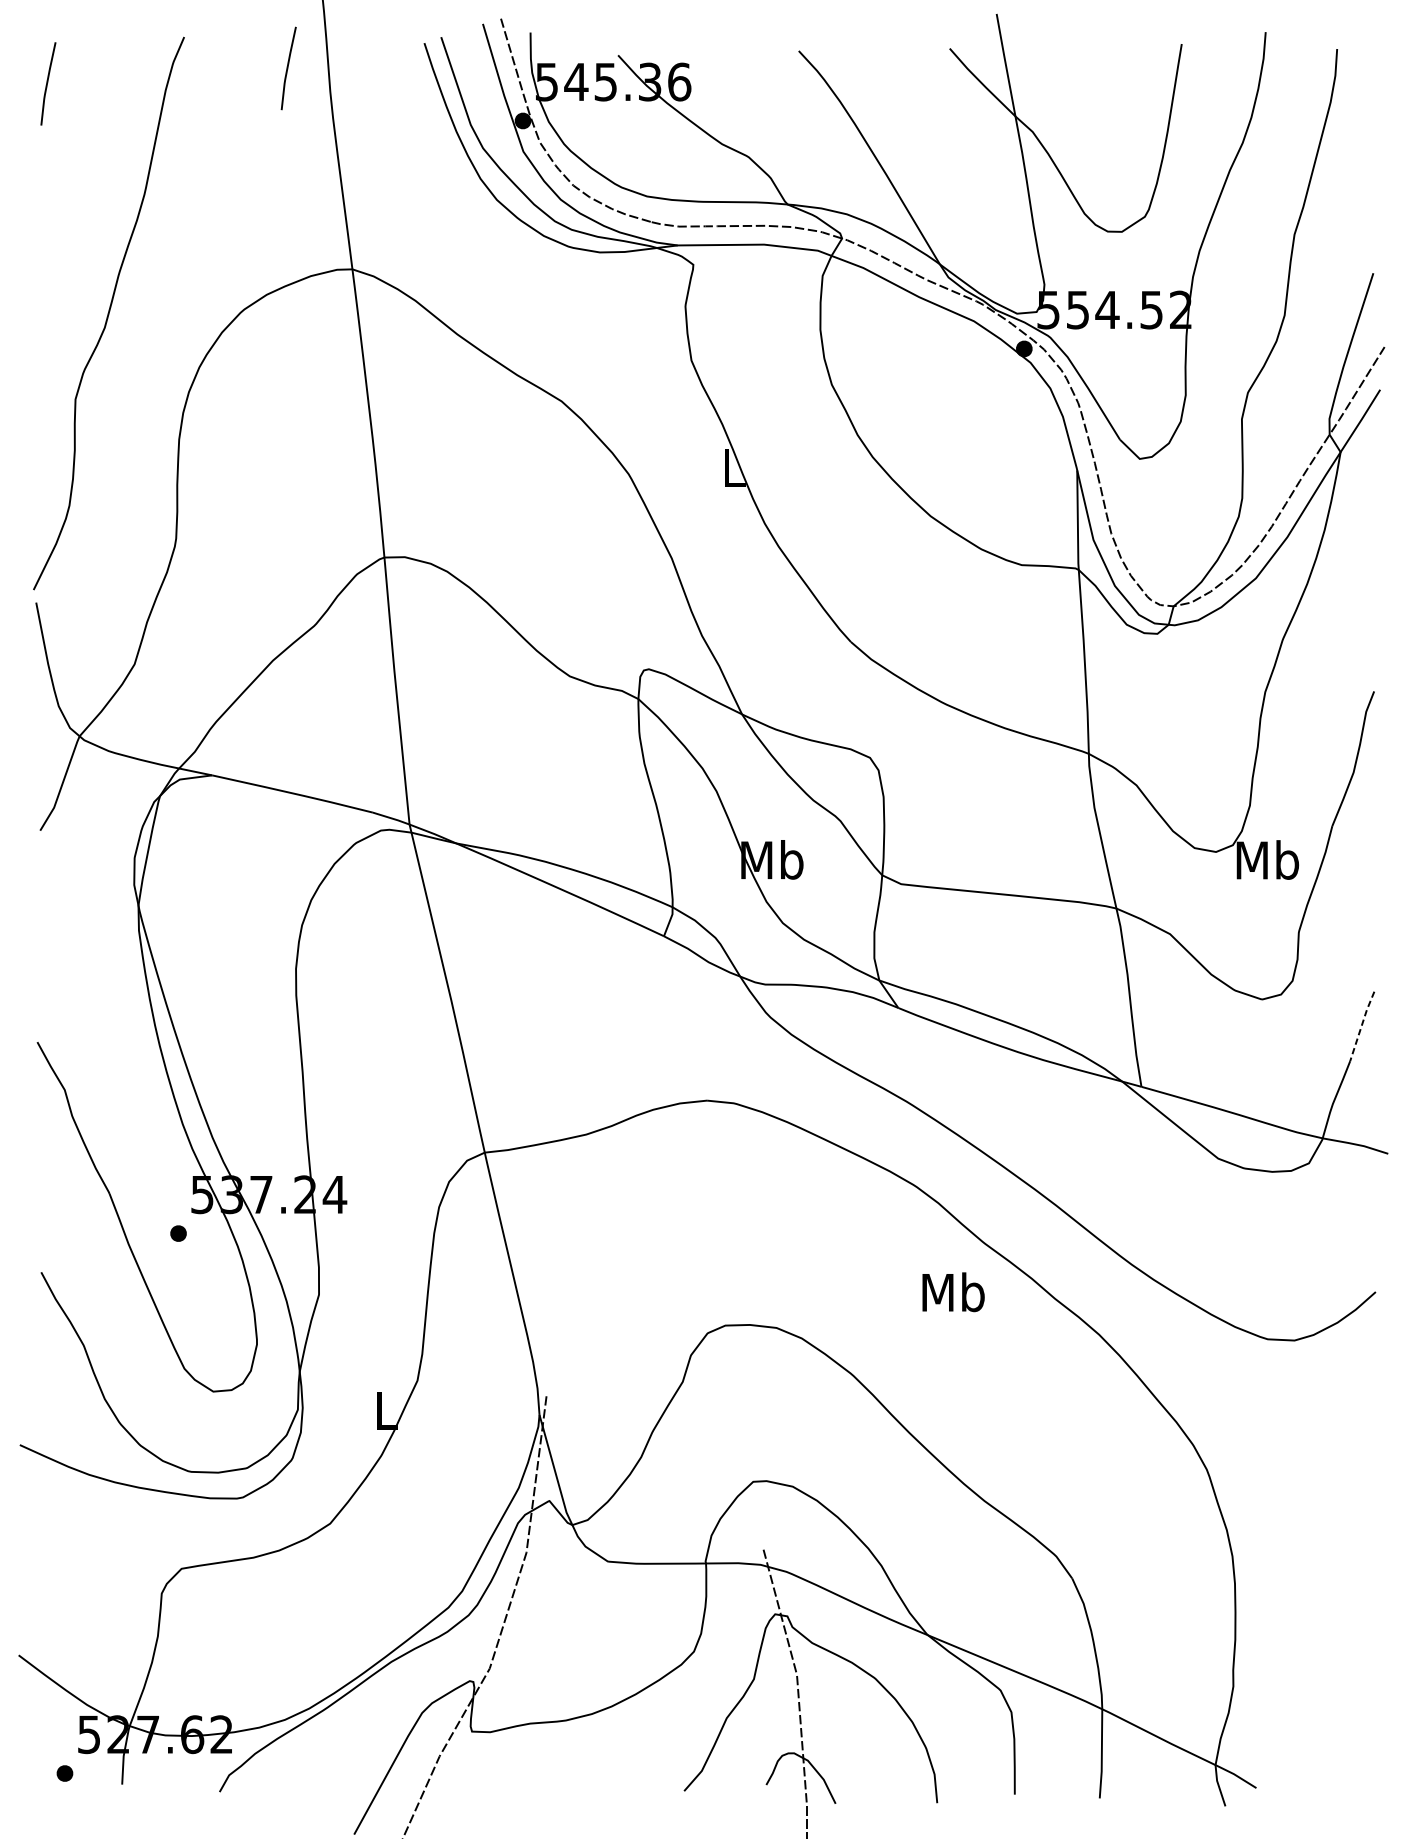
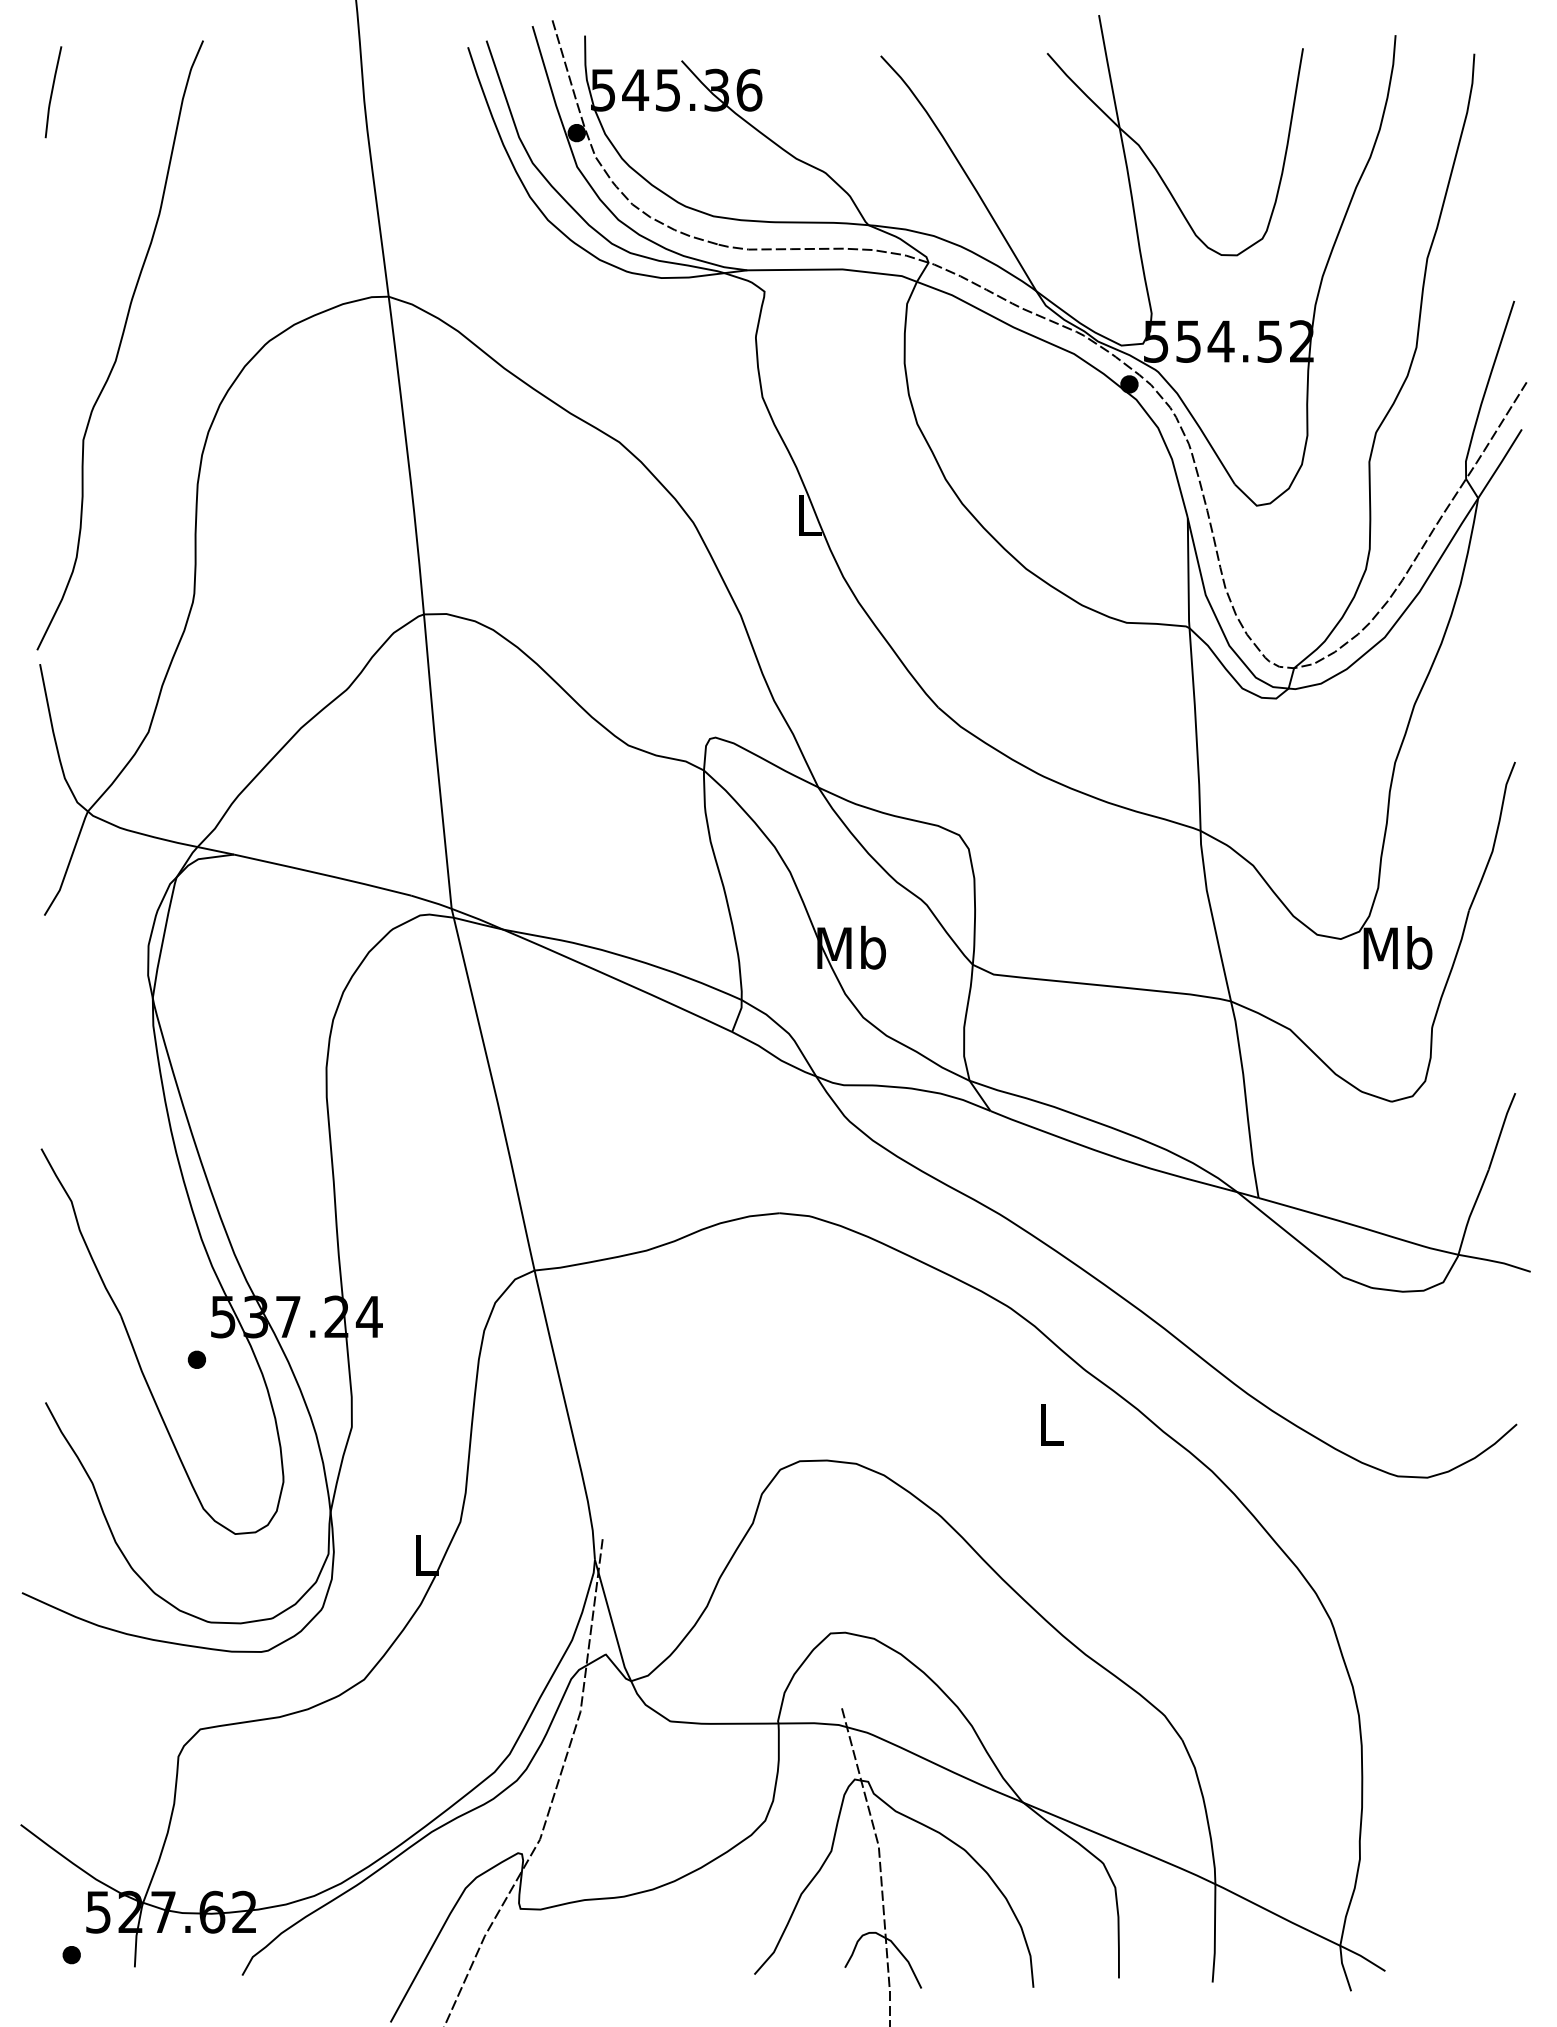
line: (287, 68) -> (317, 75), removed
line: (1361, 1025) -> (1501, 1130), dashed -> solid
text: (953, 1292) -> (1051, 1424), Mb -> L

